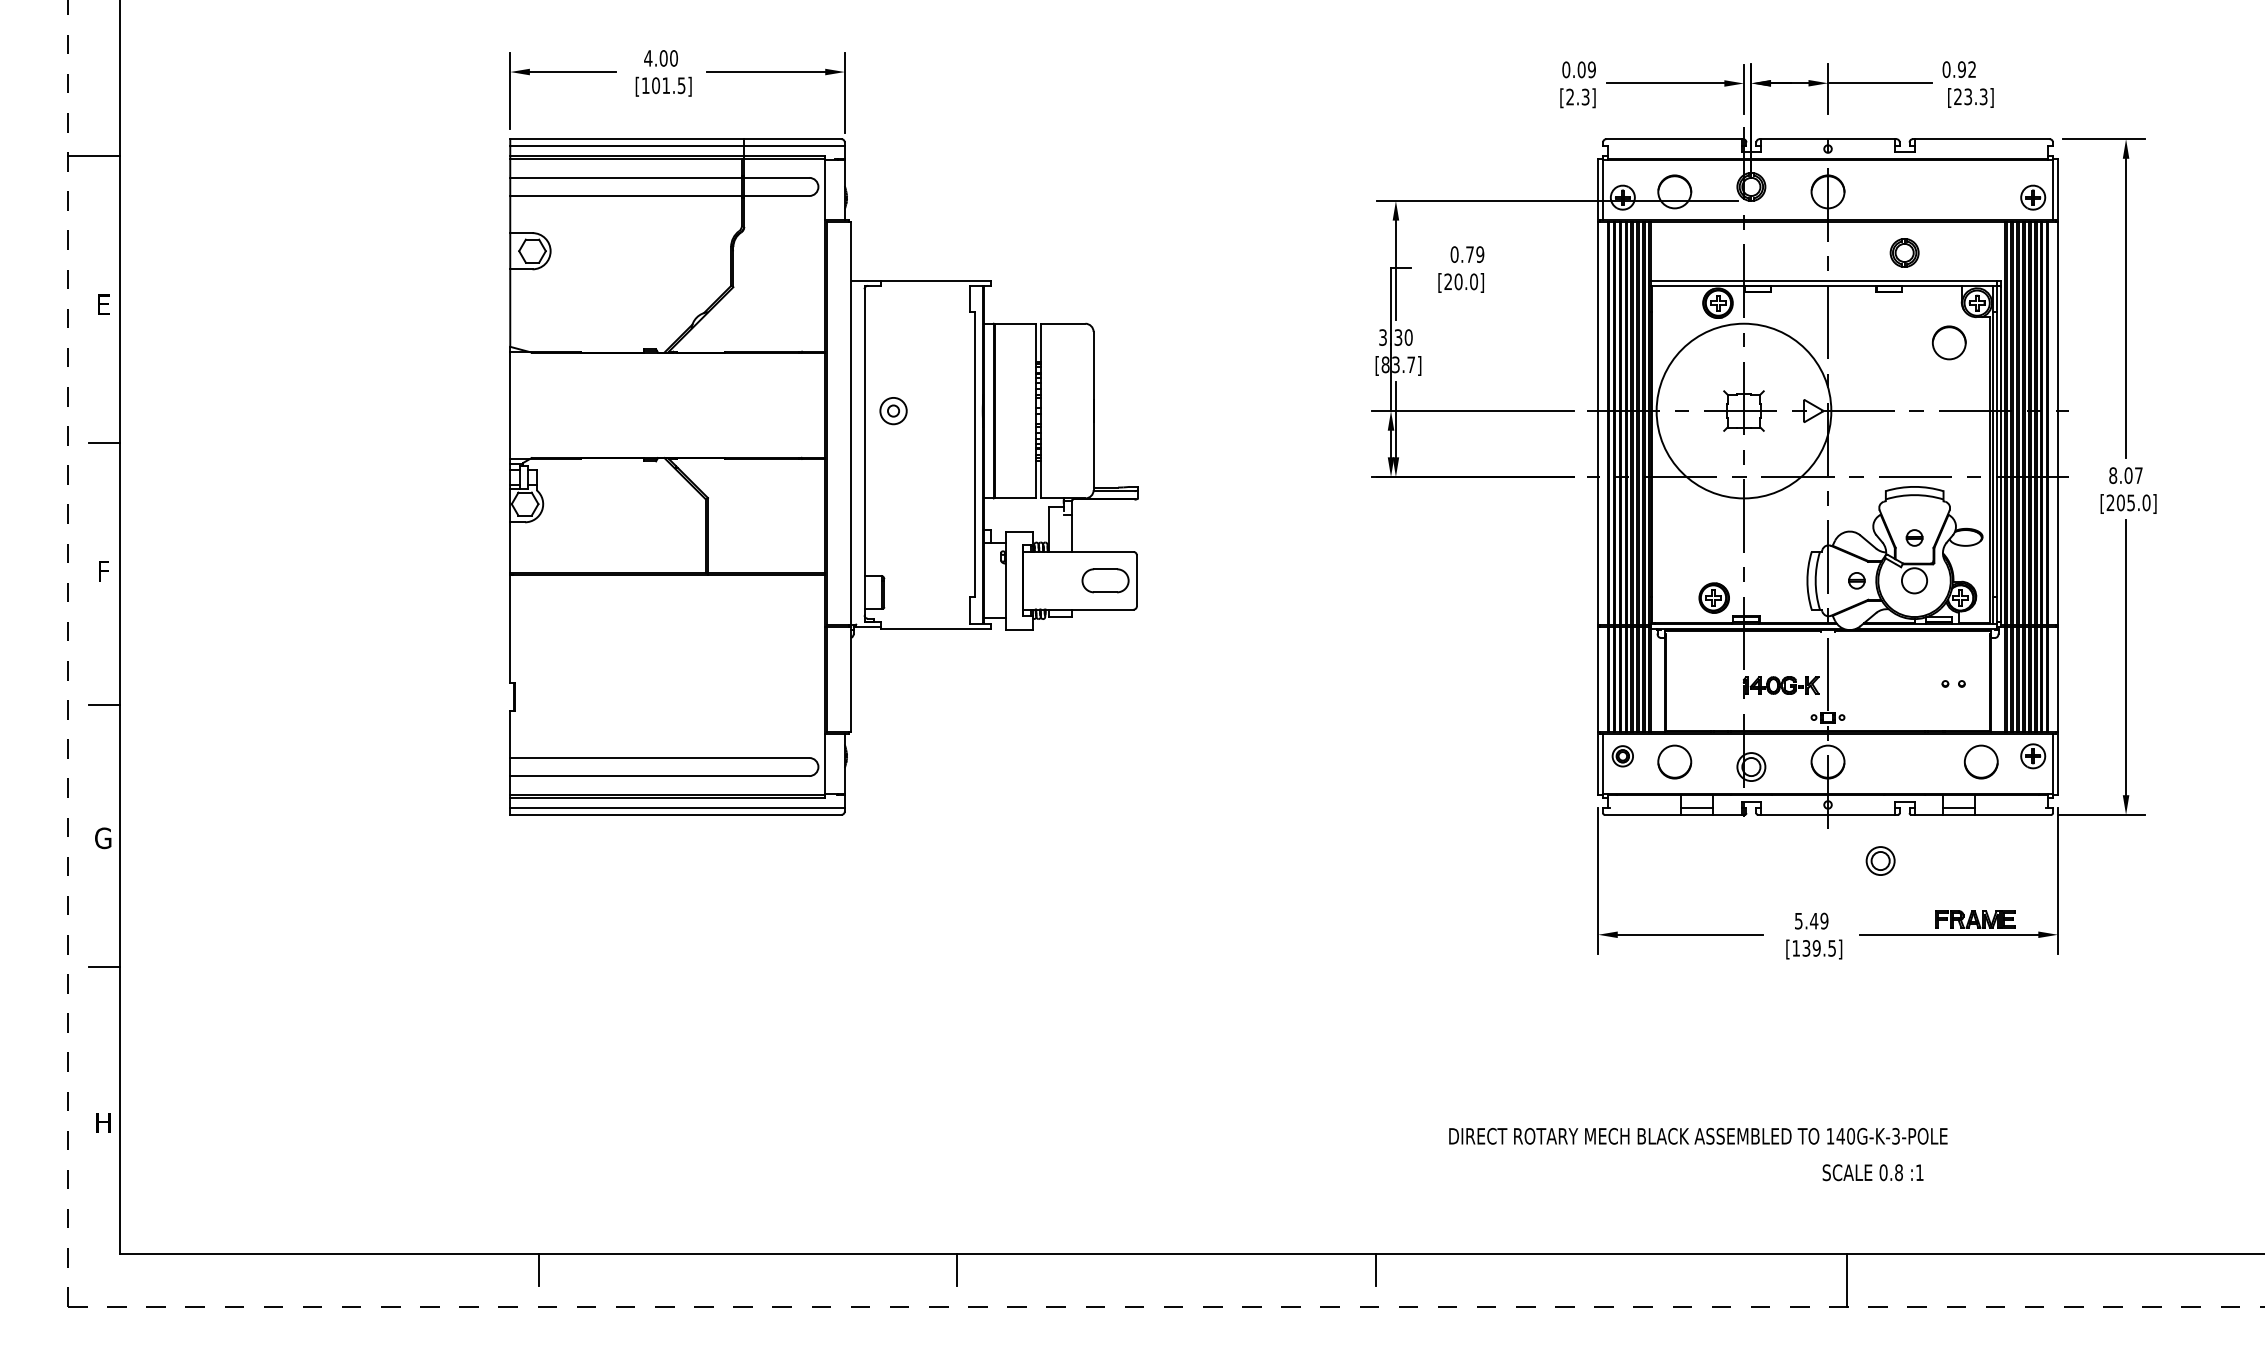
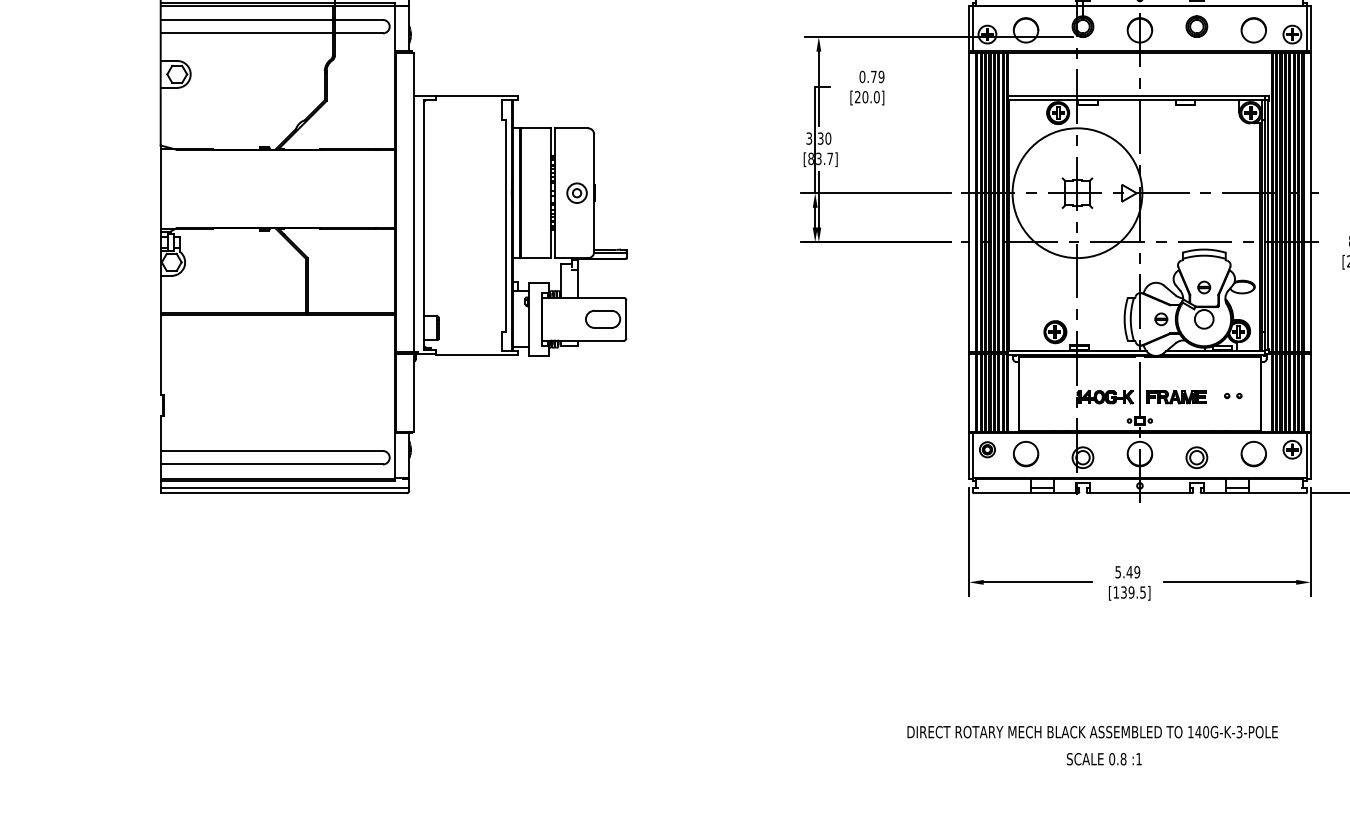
part: (1904, 252) -> (1196, 26), moved
part: (1949, 342) -> (1253, 30), moved
part: (893, 411) -> (577, 193), moved
part: (1880, 860) -> (1196, 457), moved
part: (1975, 919) -> (1176, 397), moved
text: (1698, 1136) -> (1092, 732), moved
text: (1872, 1172) -> (1103, 759), moved

